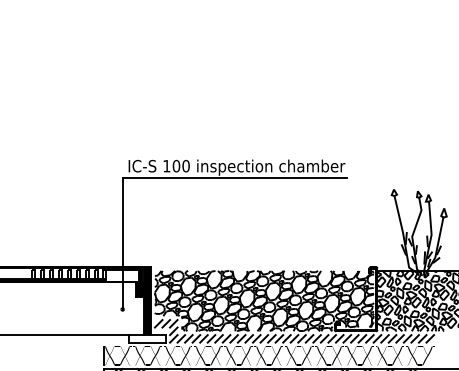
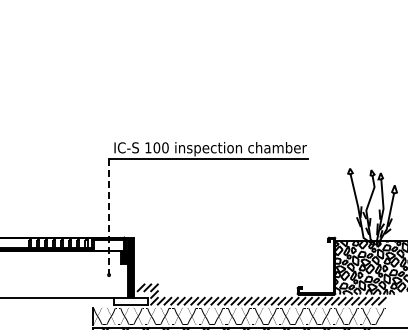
line: (123, 244) -> (109, 217), solid -> dashed
hatch: (263, 300) -> (234, 267), removed

